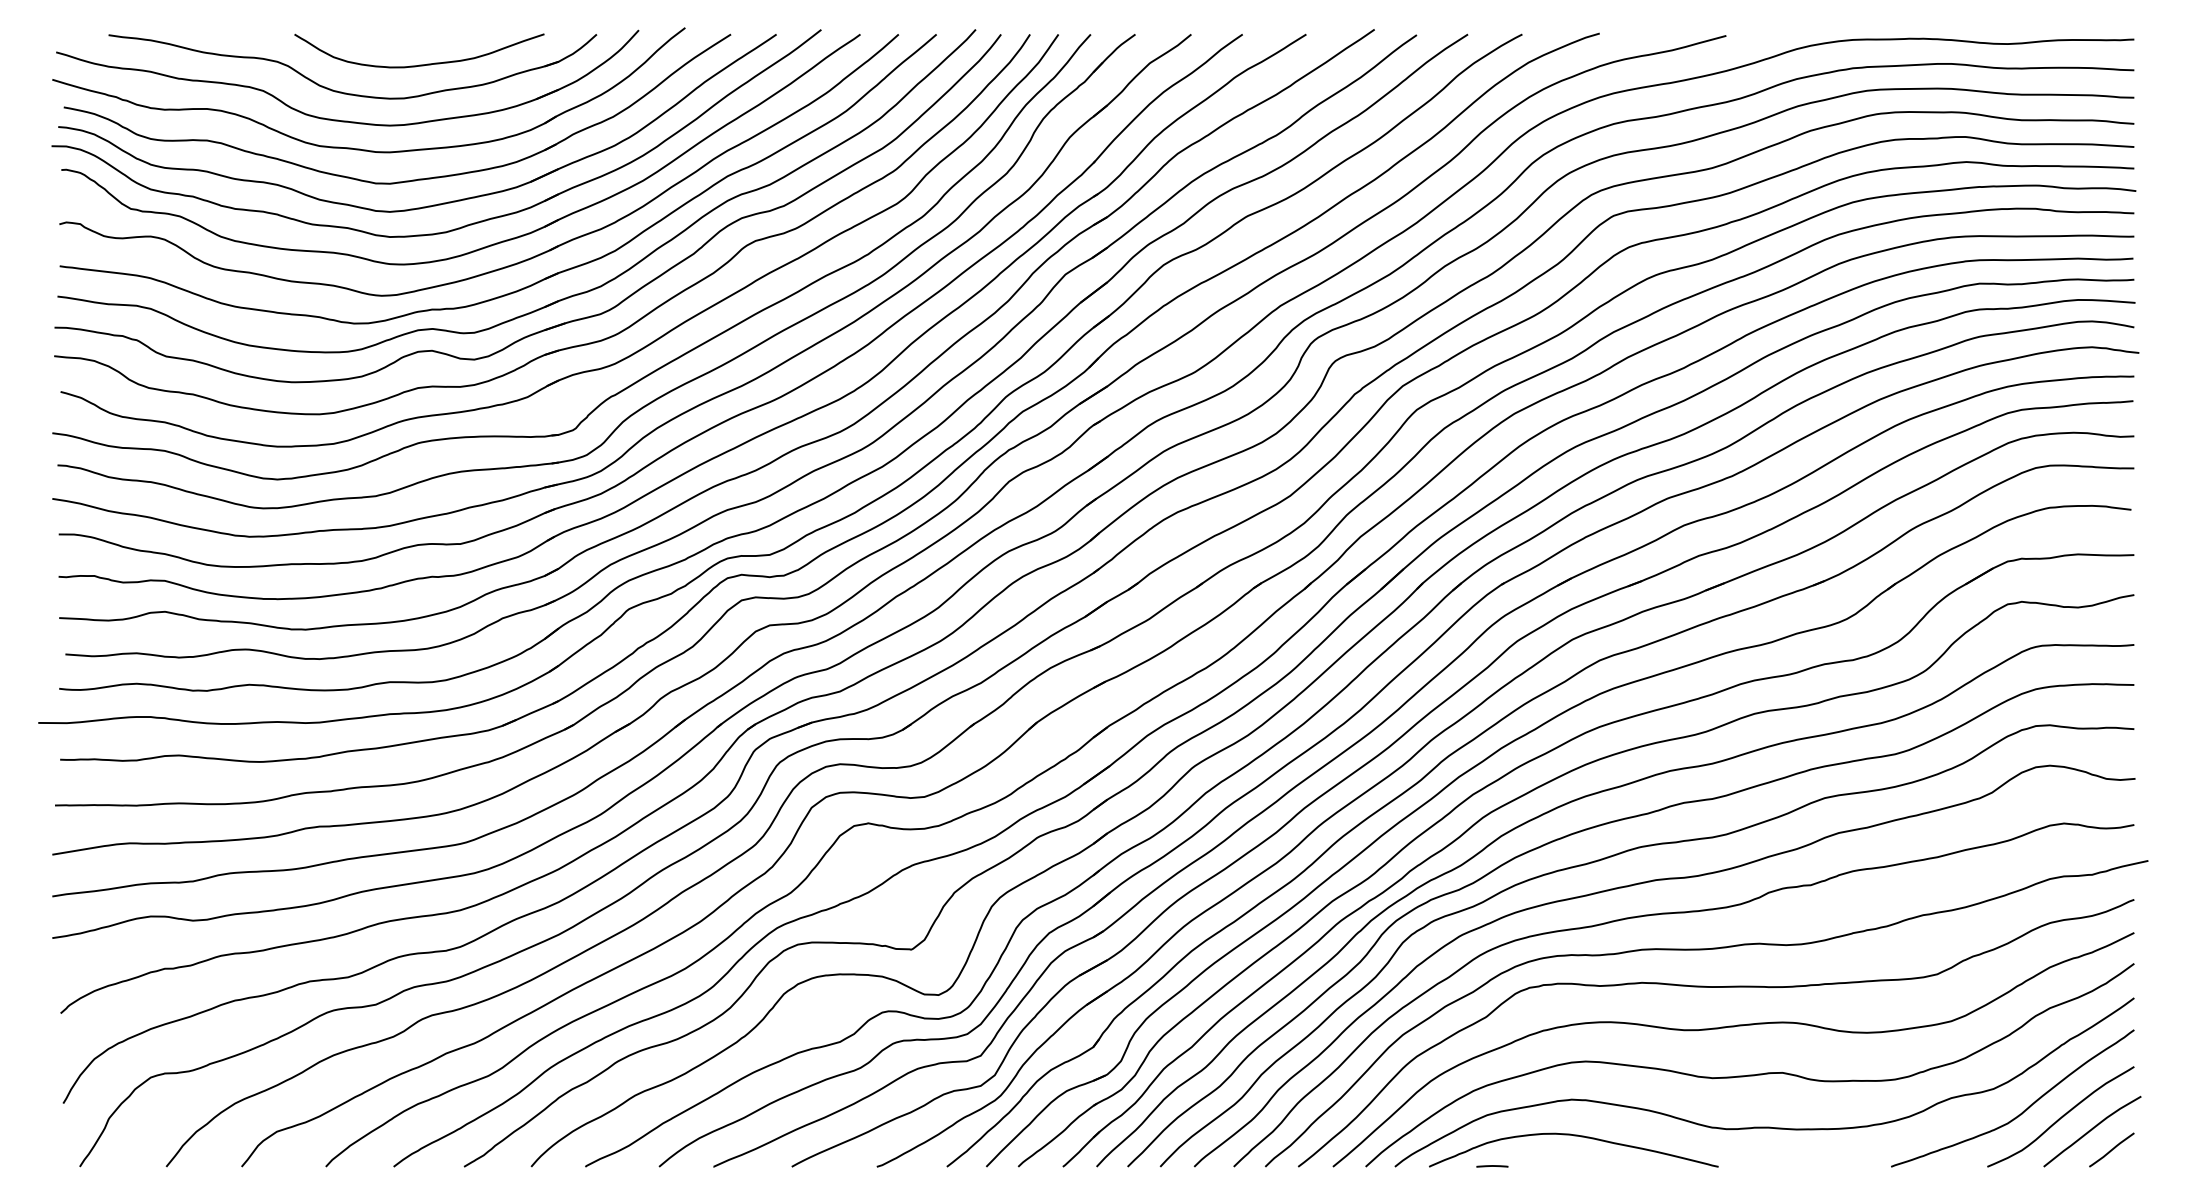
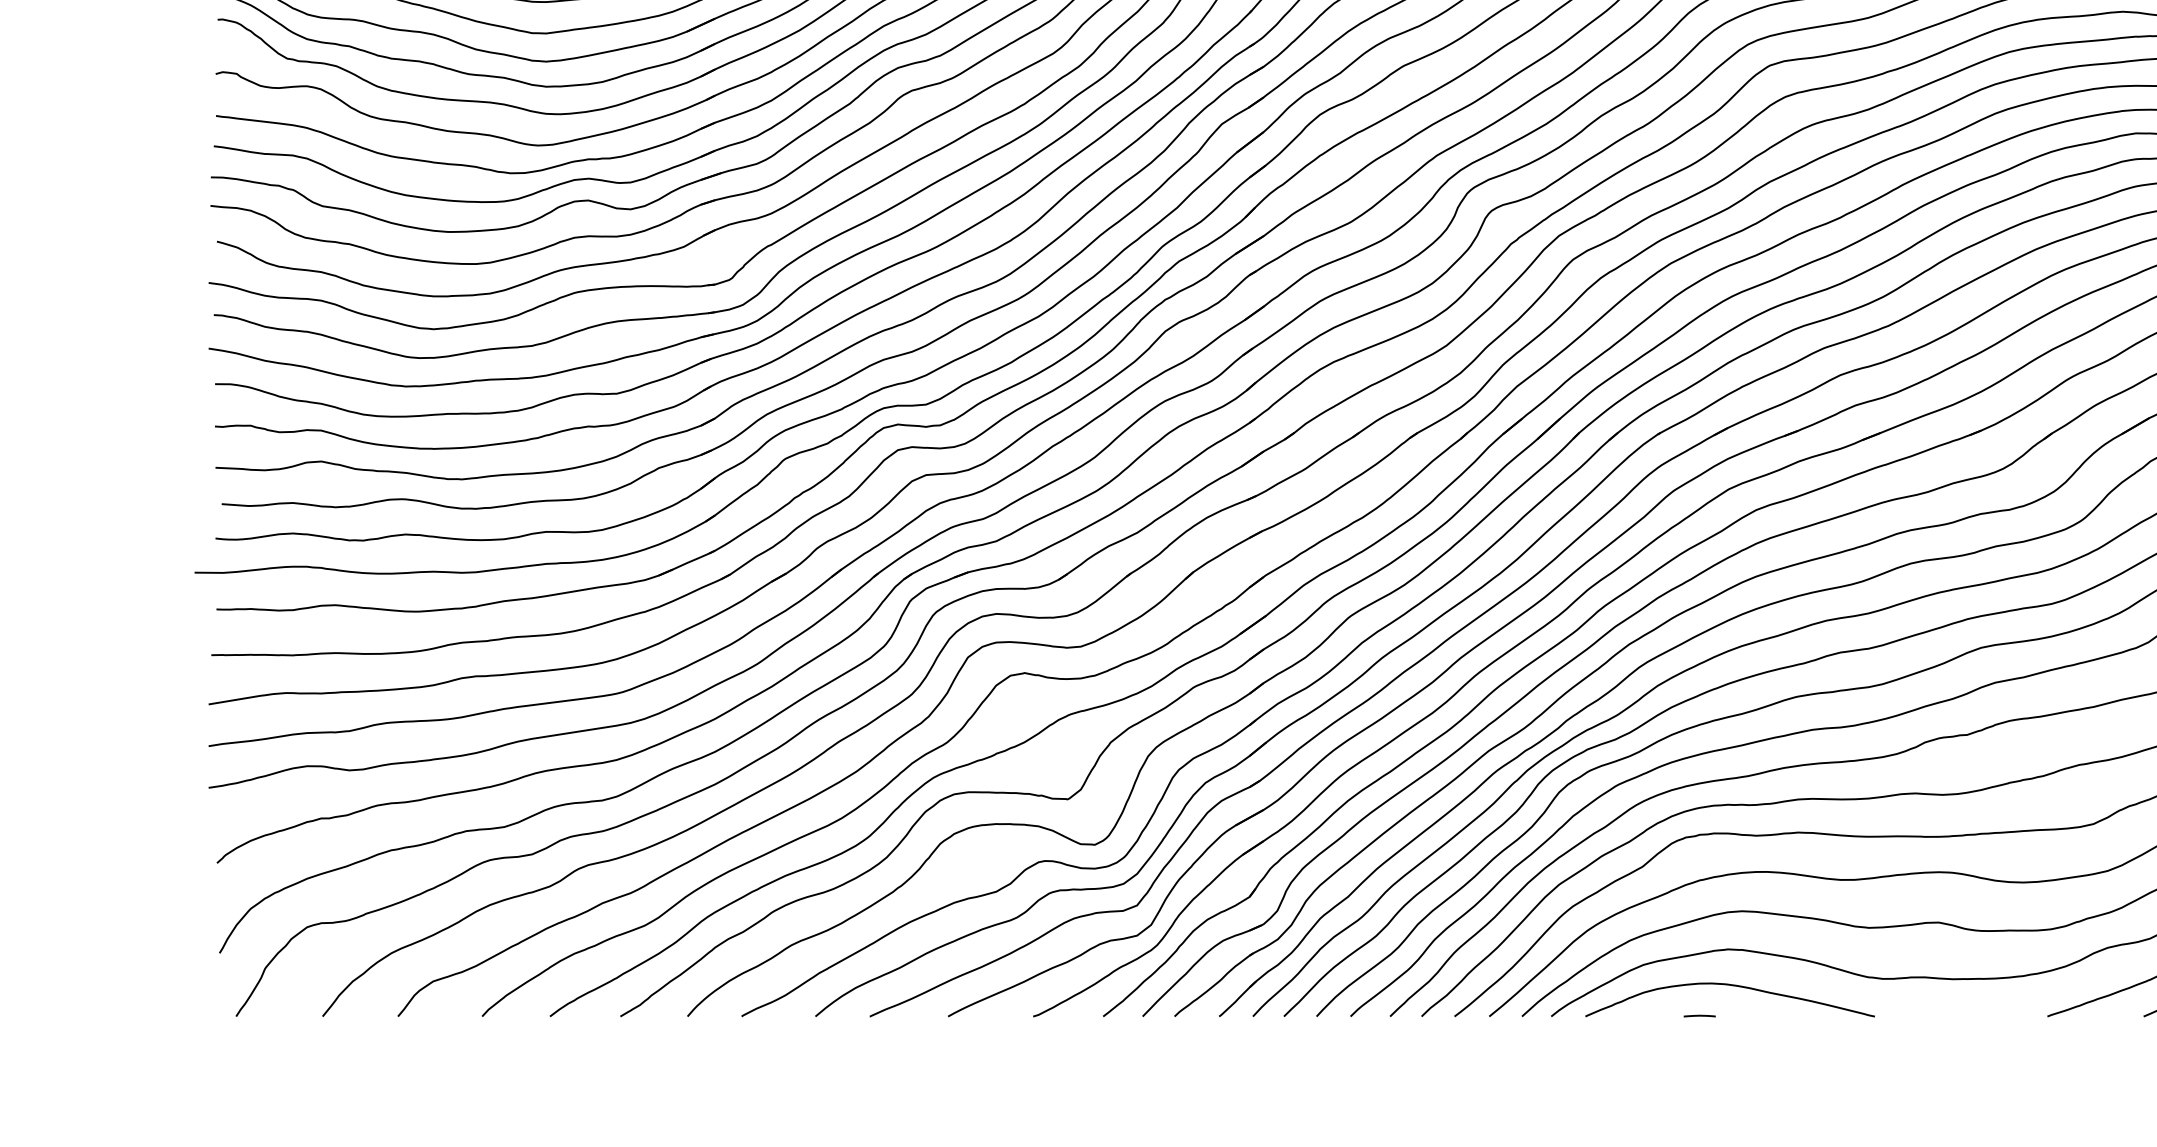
line: (1492, 1166) -> (1699, 1016), moved

